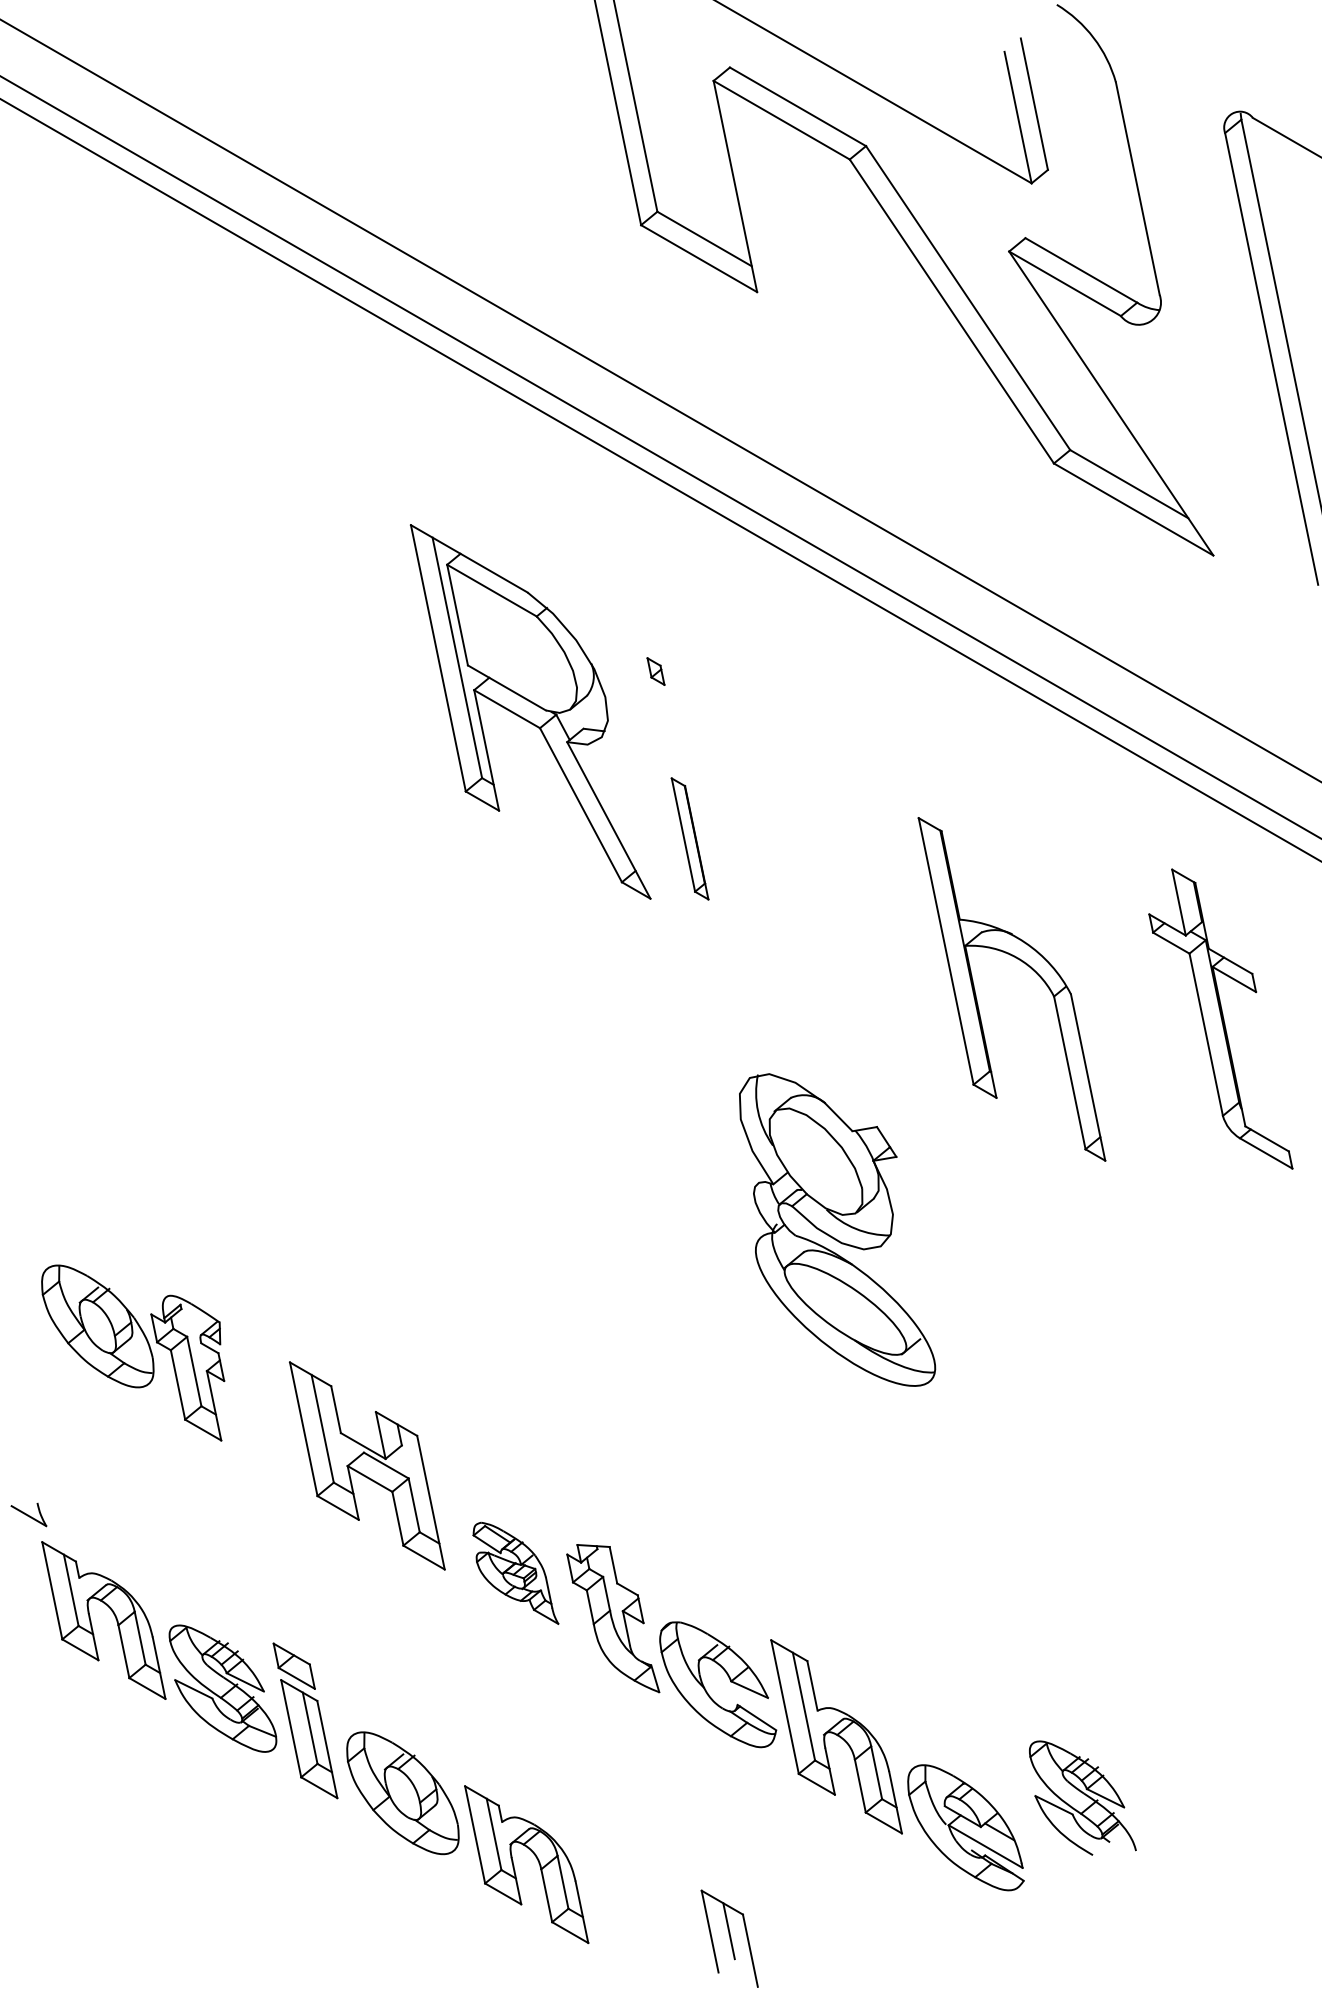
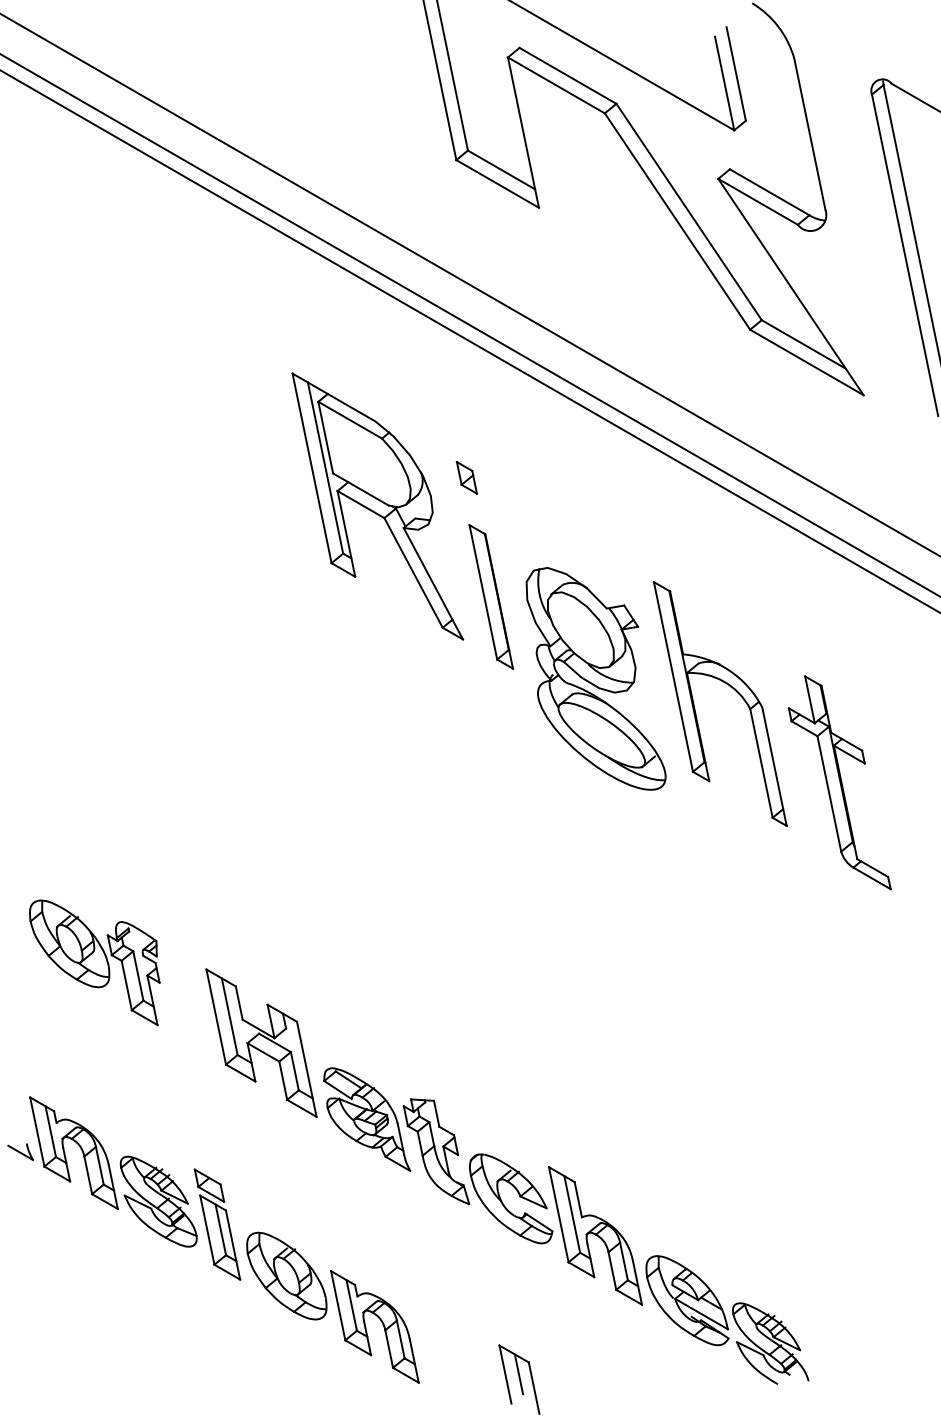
part: (655, 671) -> (466, 477), size x1.67
part: (689, 838) -> (490, 596), size x1.67
part: (1220, 1018) -> (839, 782), moved
part: (837, 1229) -> (596, 678), moved
part: (28, 1514) -> (20, 1151), moved
part: (515, 1573) -> (366, 1119), size x1.43
part: (1082, 1797) -> (770, 1343), moved

